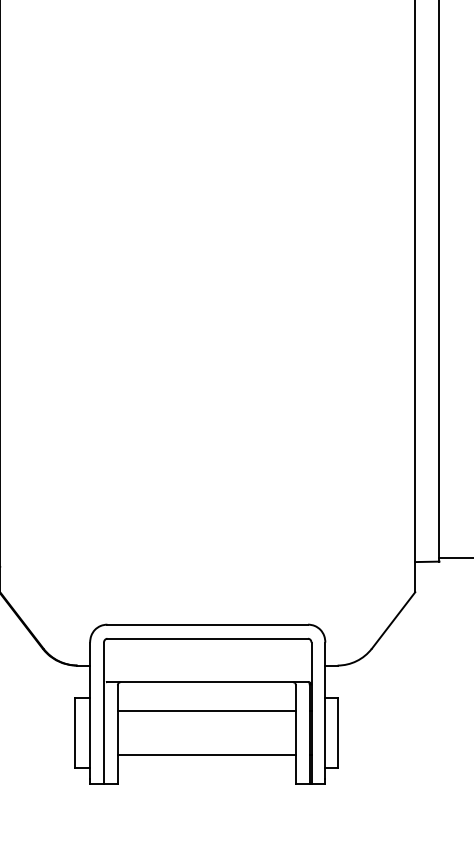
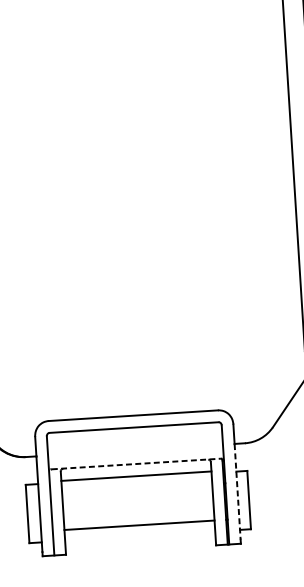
line: (208, 682) -> (137, 464), solid -> dashed
line: (206, 711) -> (136, 476), moved
line: (325, 722) -> (237, 491), solid -> dashed

